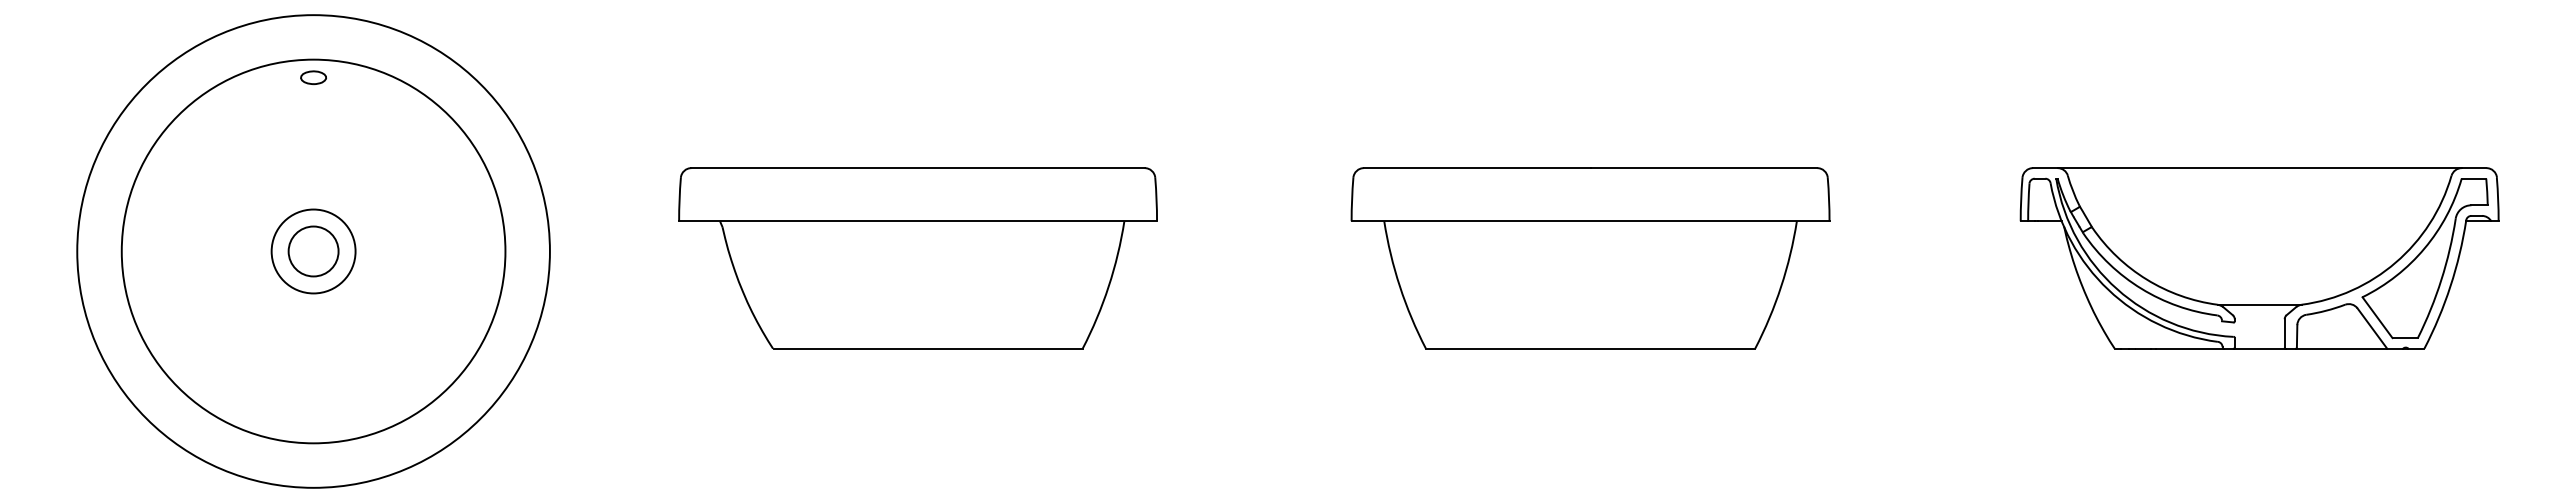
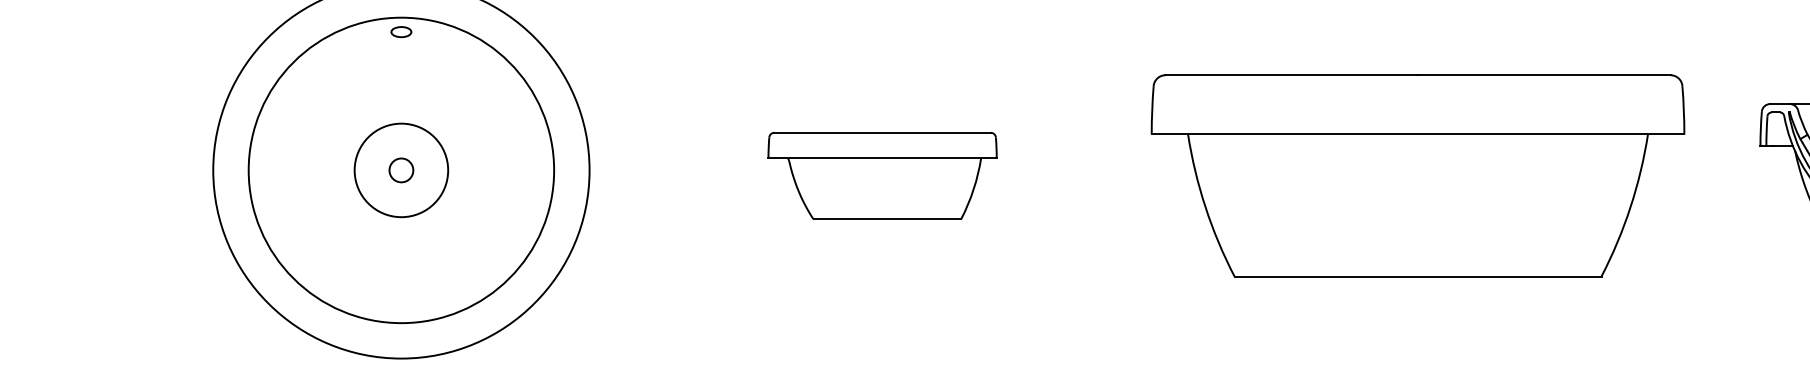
circle: (313, 251) -> (401, 170), size x0.6
circle: (313, 251) -> (401, 170), size x1.4
part: (917, 258) -> (882, 176), size x0.6
part: (1590, 258) -> (1417, 176), size x1.4

